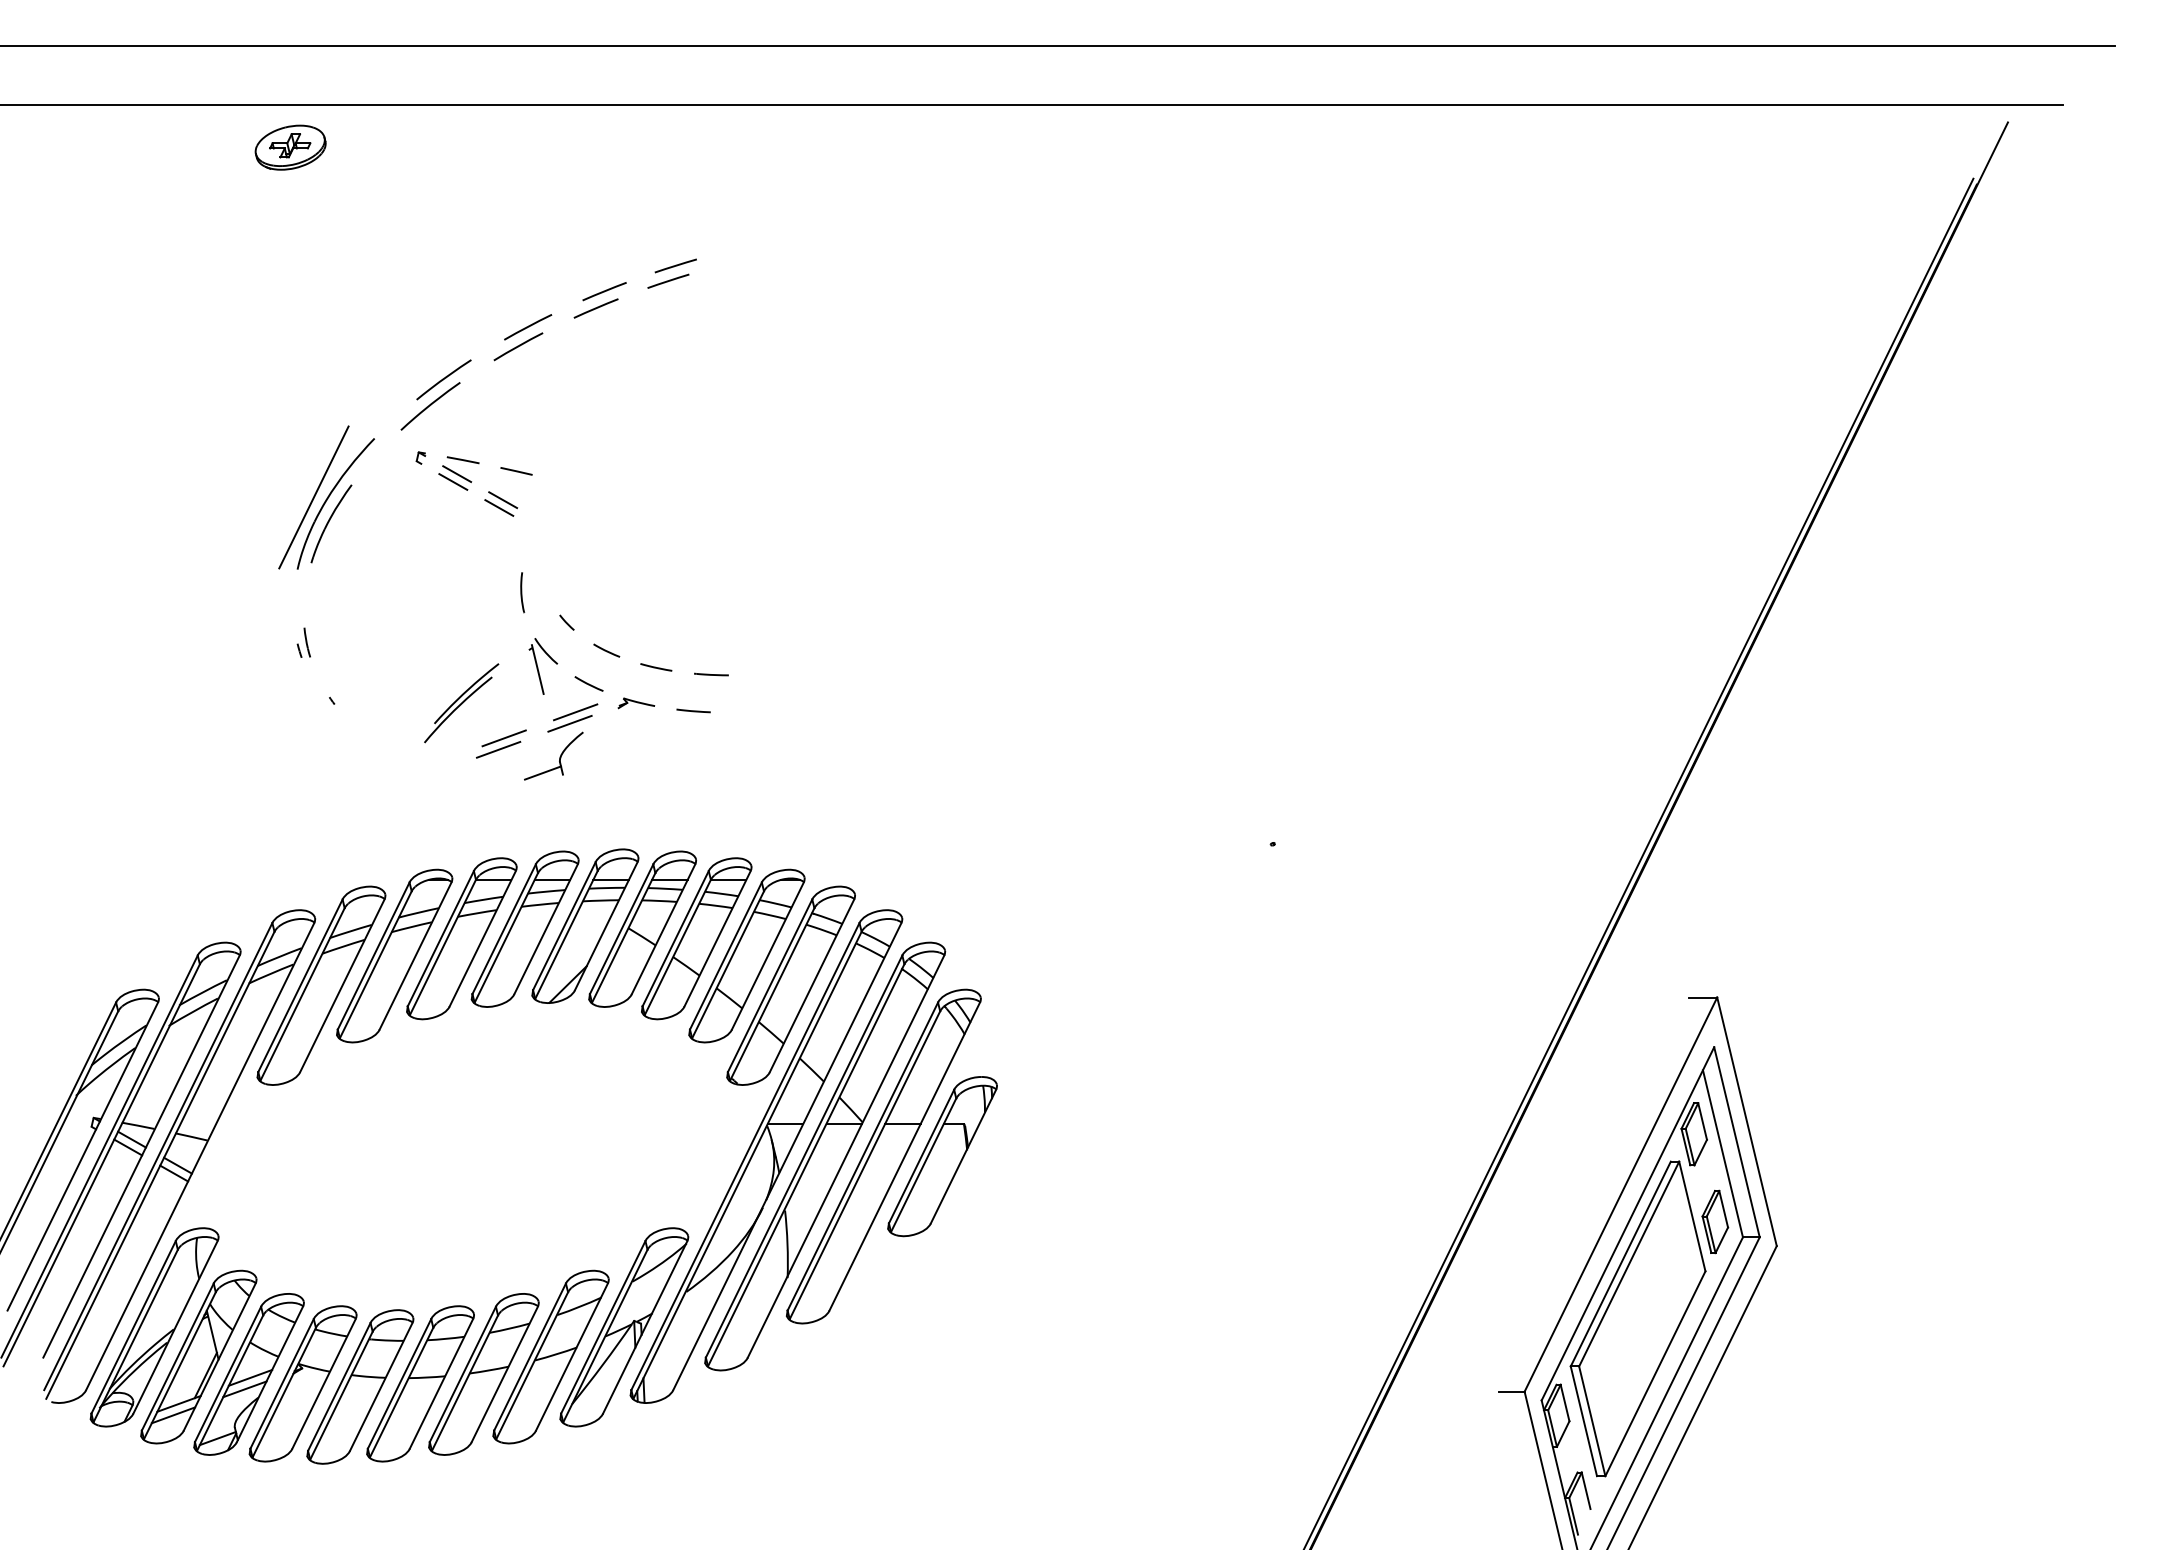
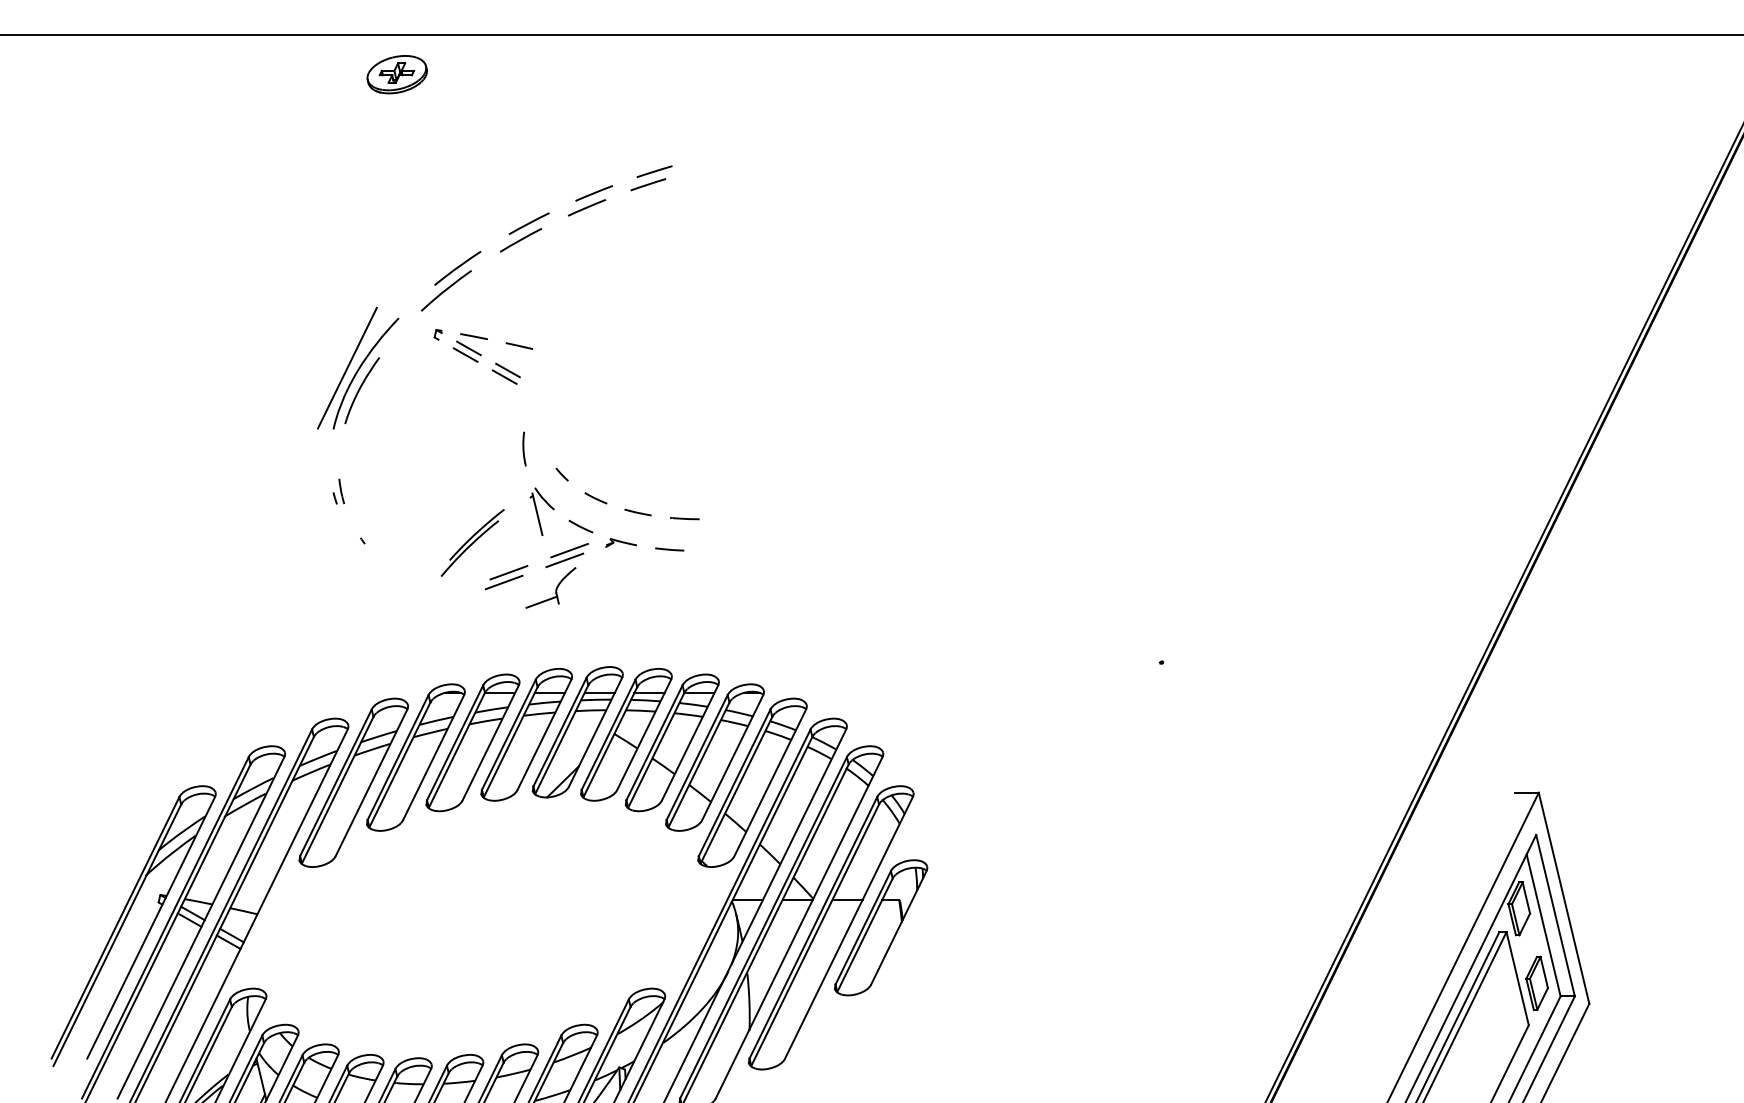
part: (290, 147) -> (397, 74), moved

